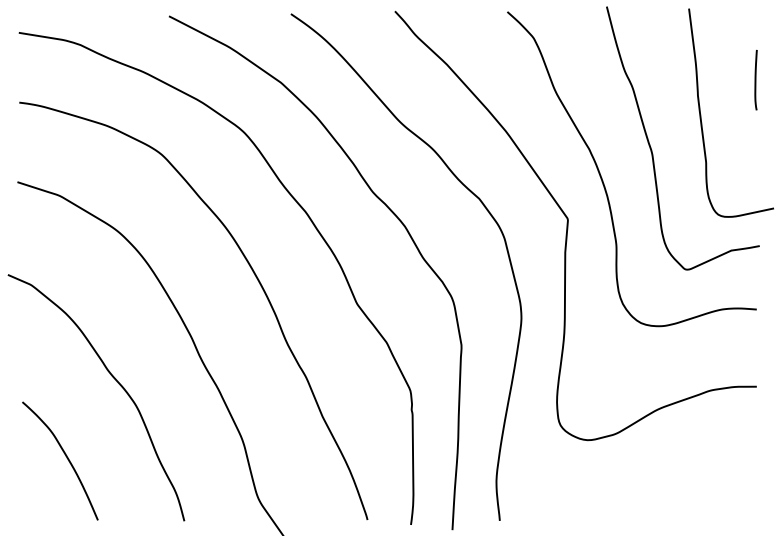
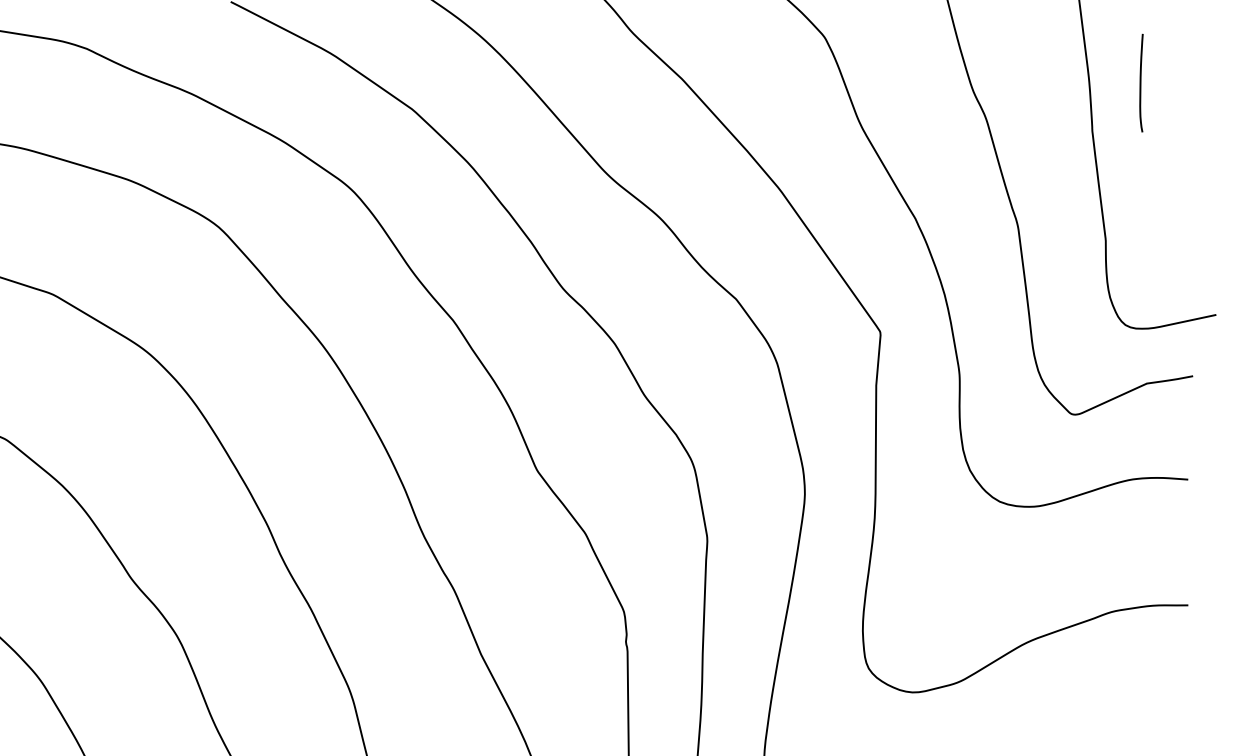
line: (755, 80) -> (1140, 83), moved

